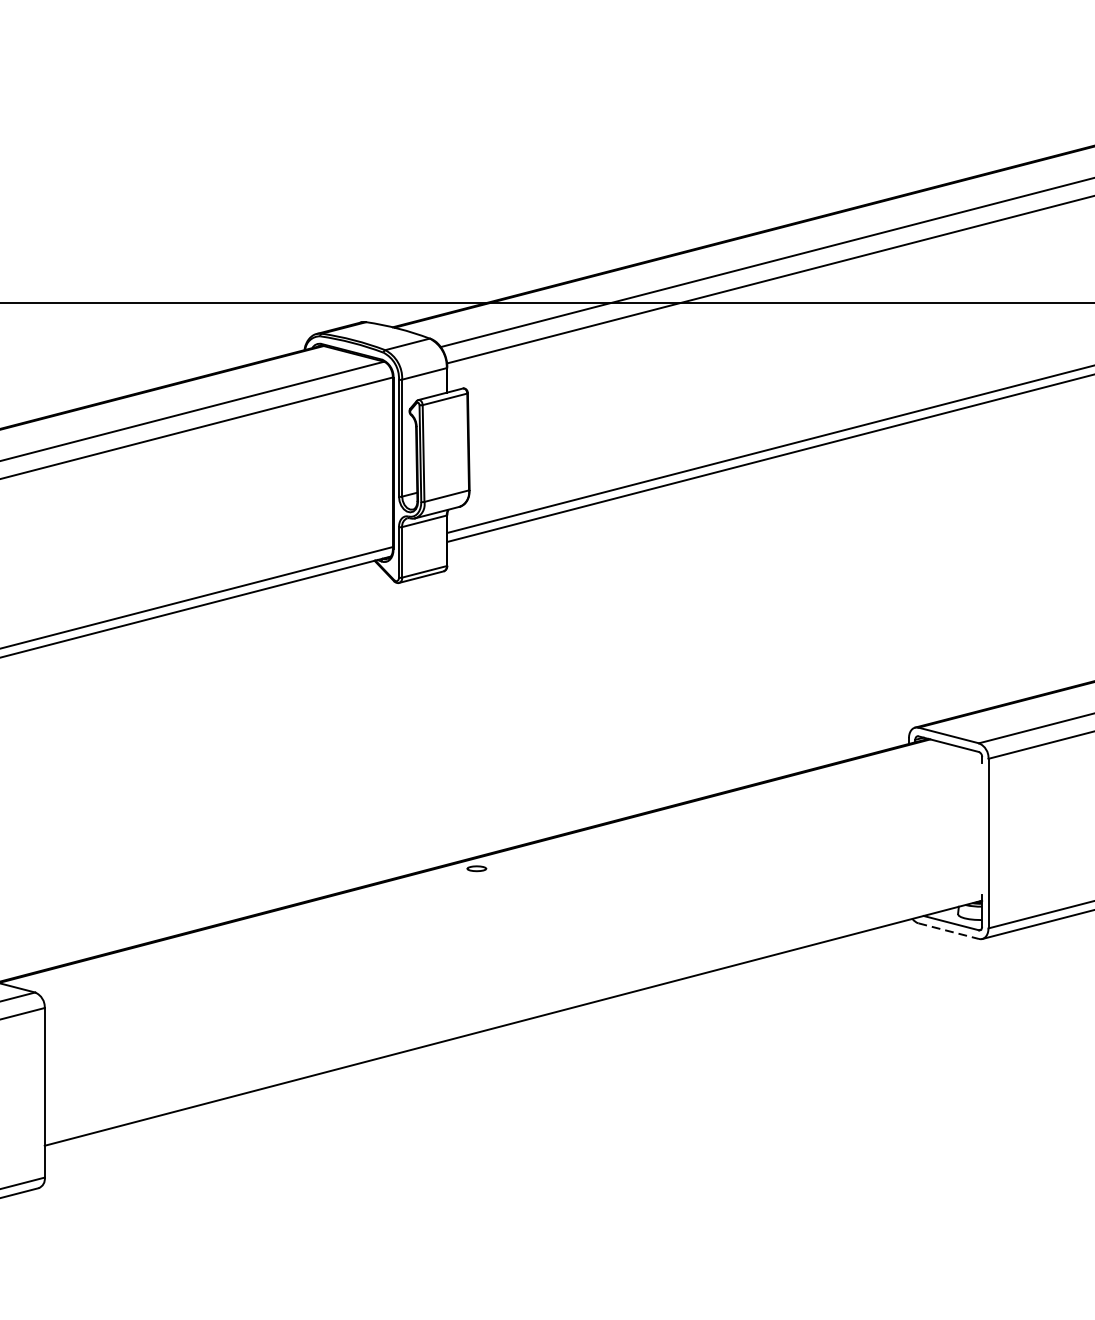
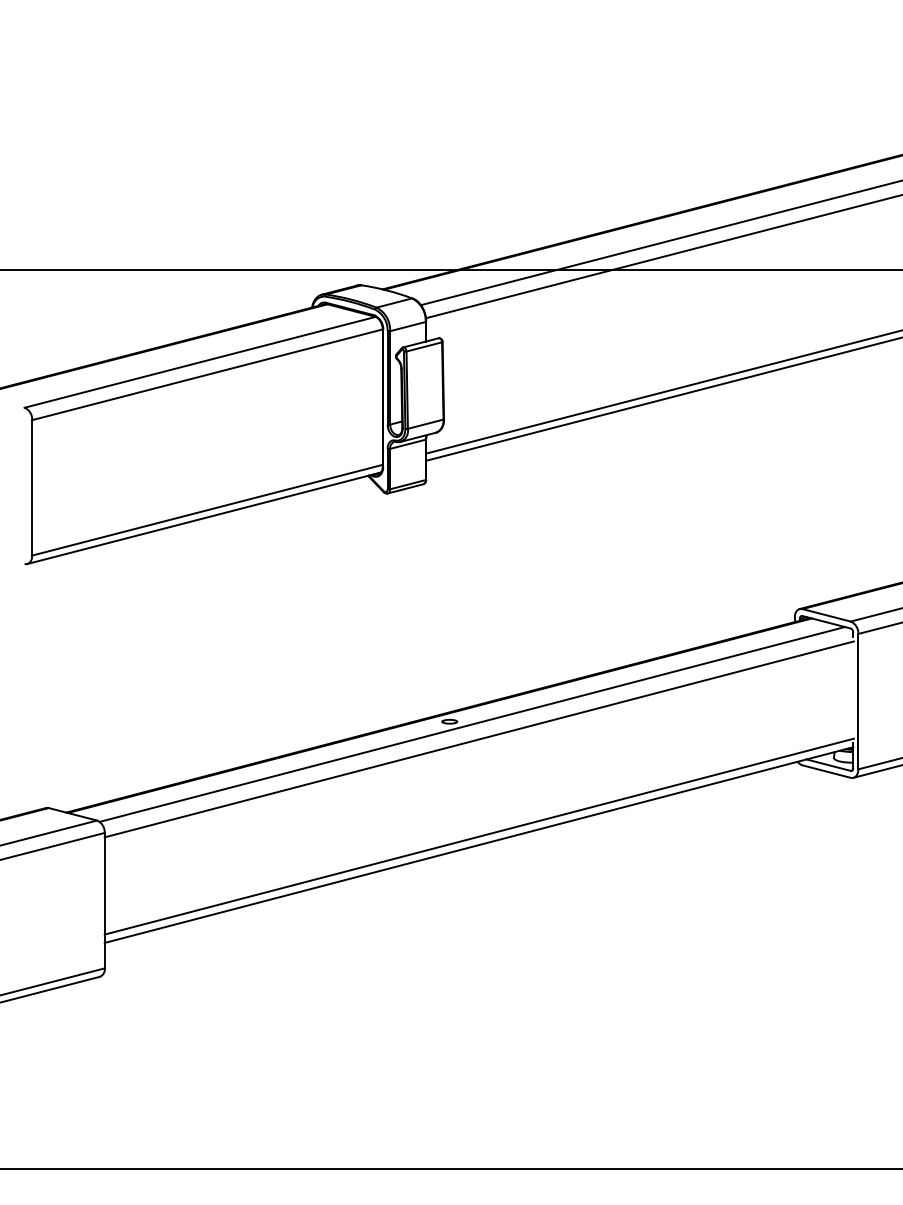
line: (504, 872) -> (471, 724), added
line: (512, 890) -> (478, 739), added
line: (948, 931) -> (826, 771), dashed -> solid
line: (512, 1012) -> (478, 836), added

